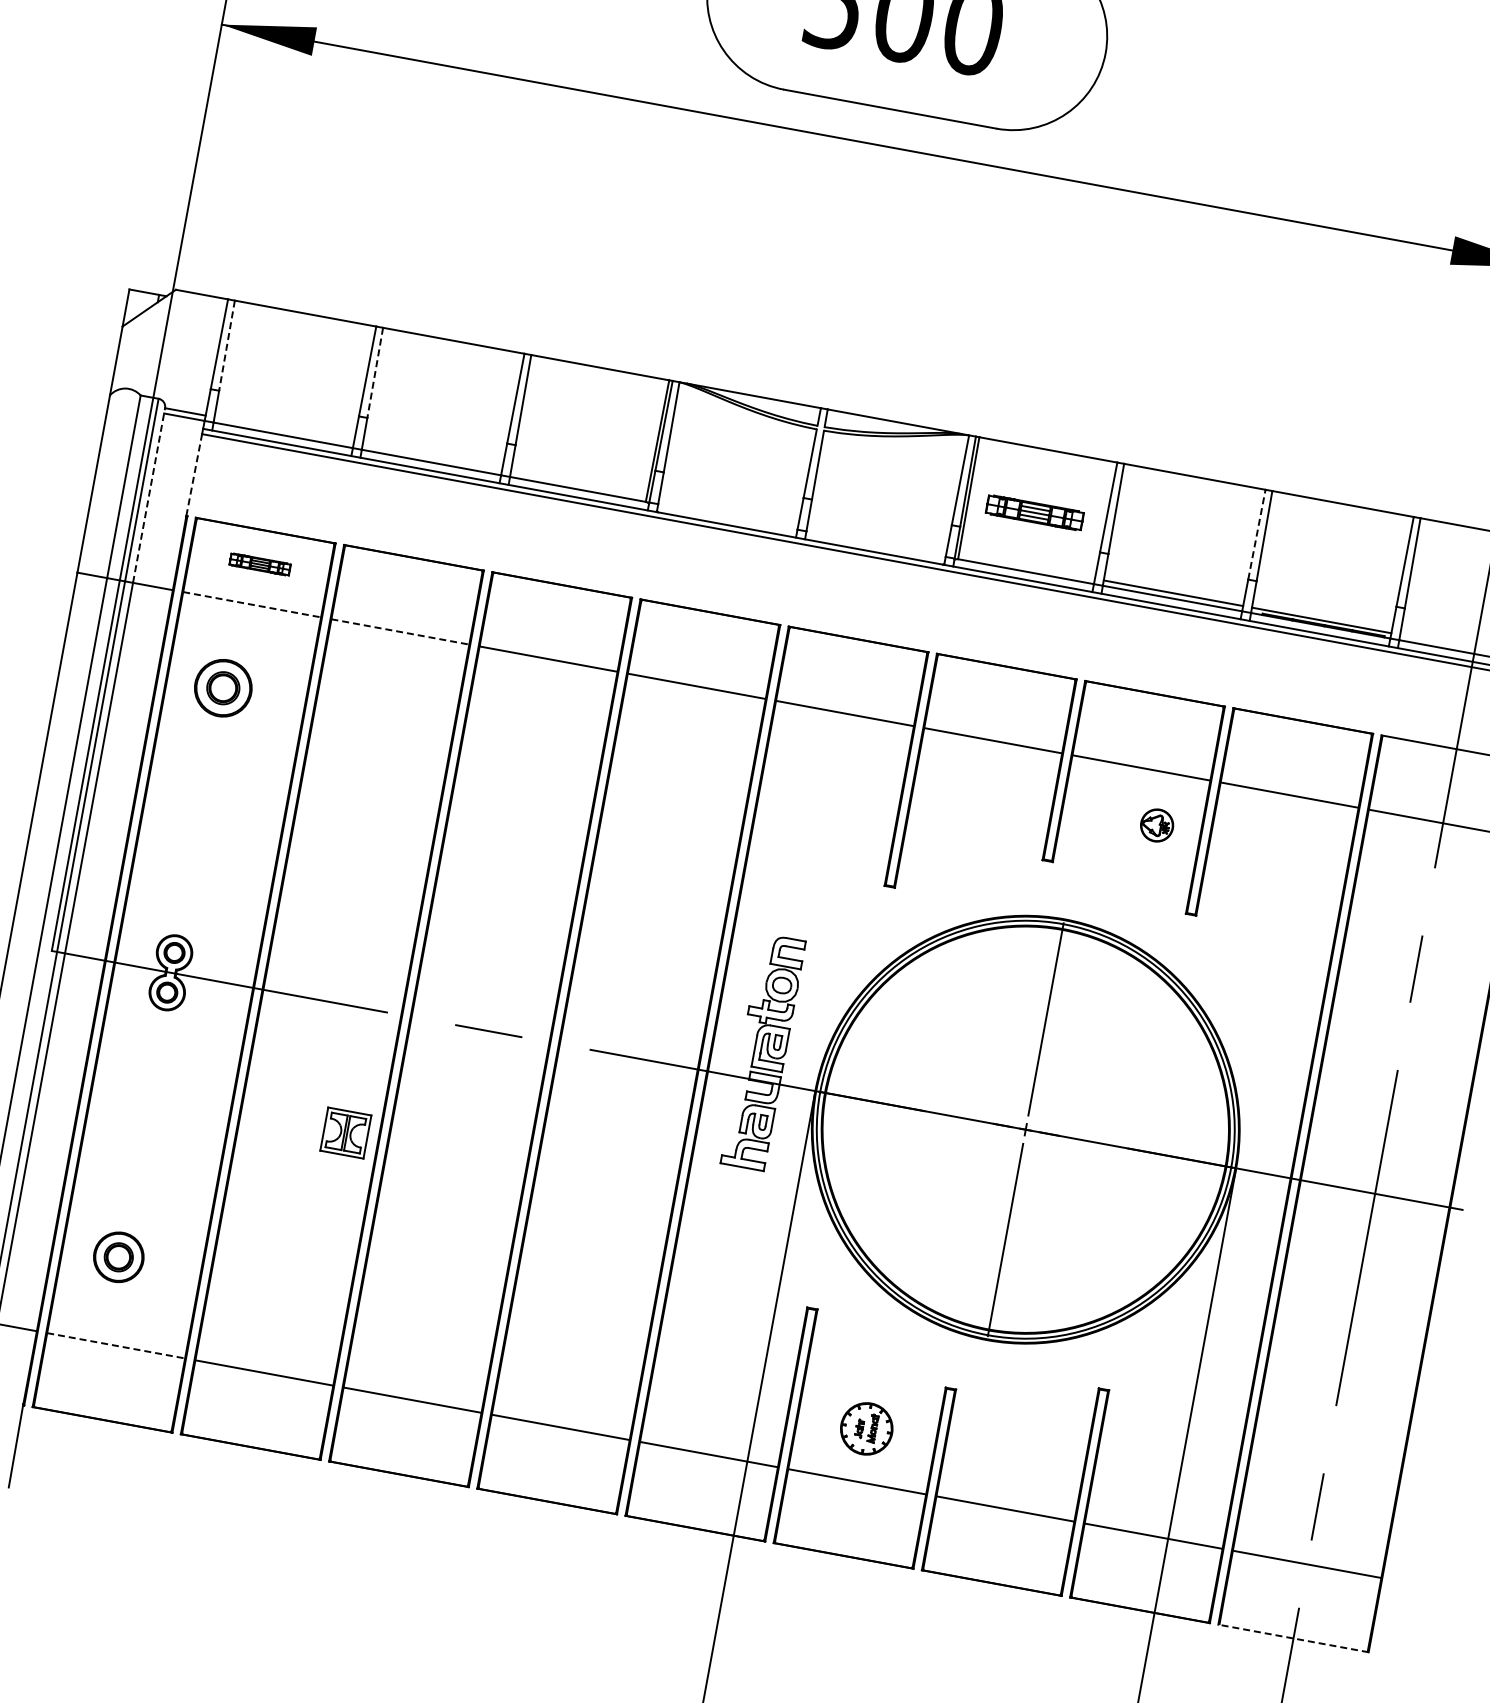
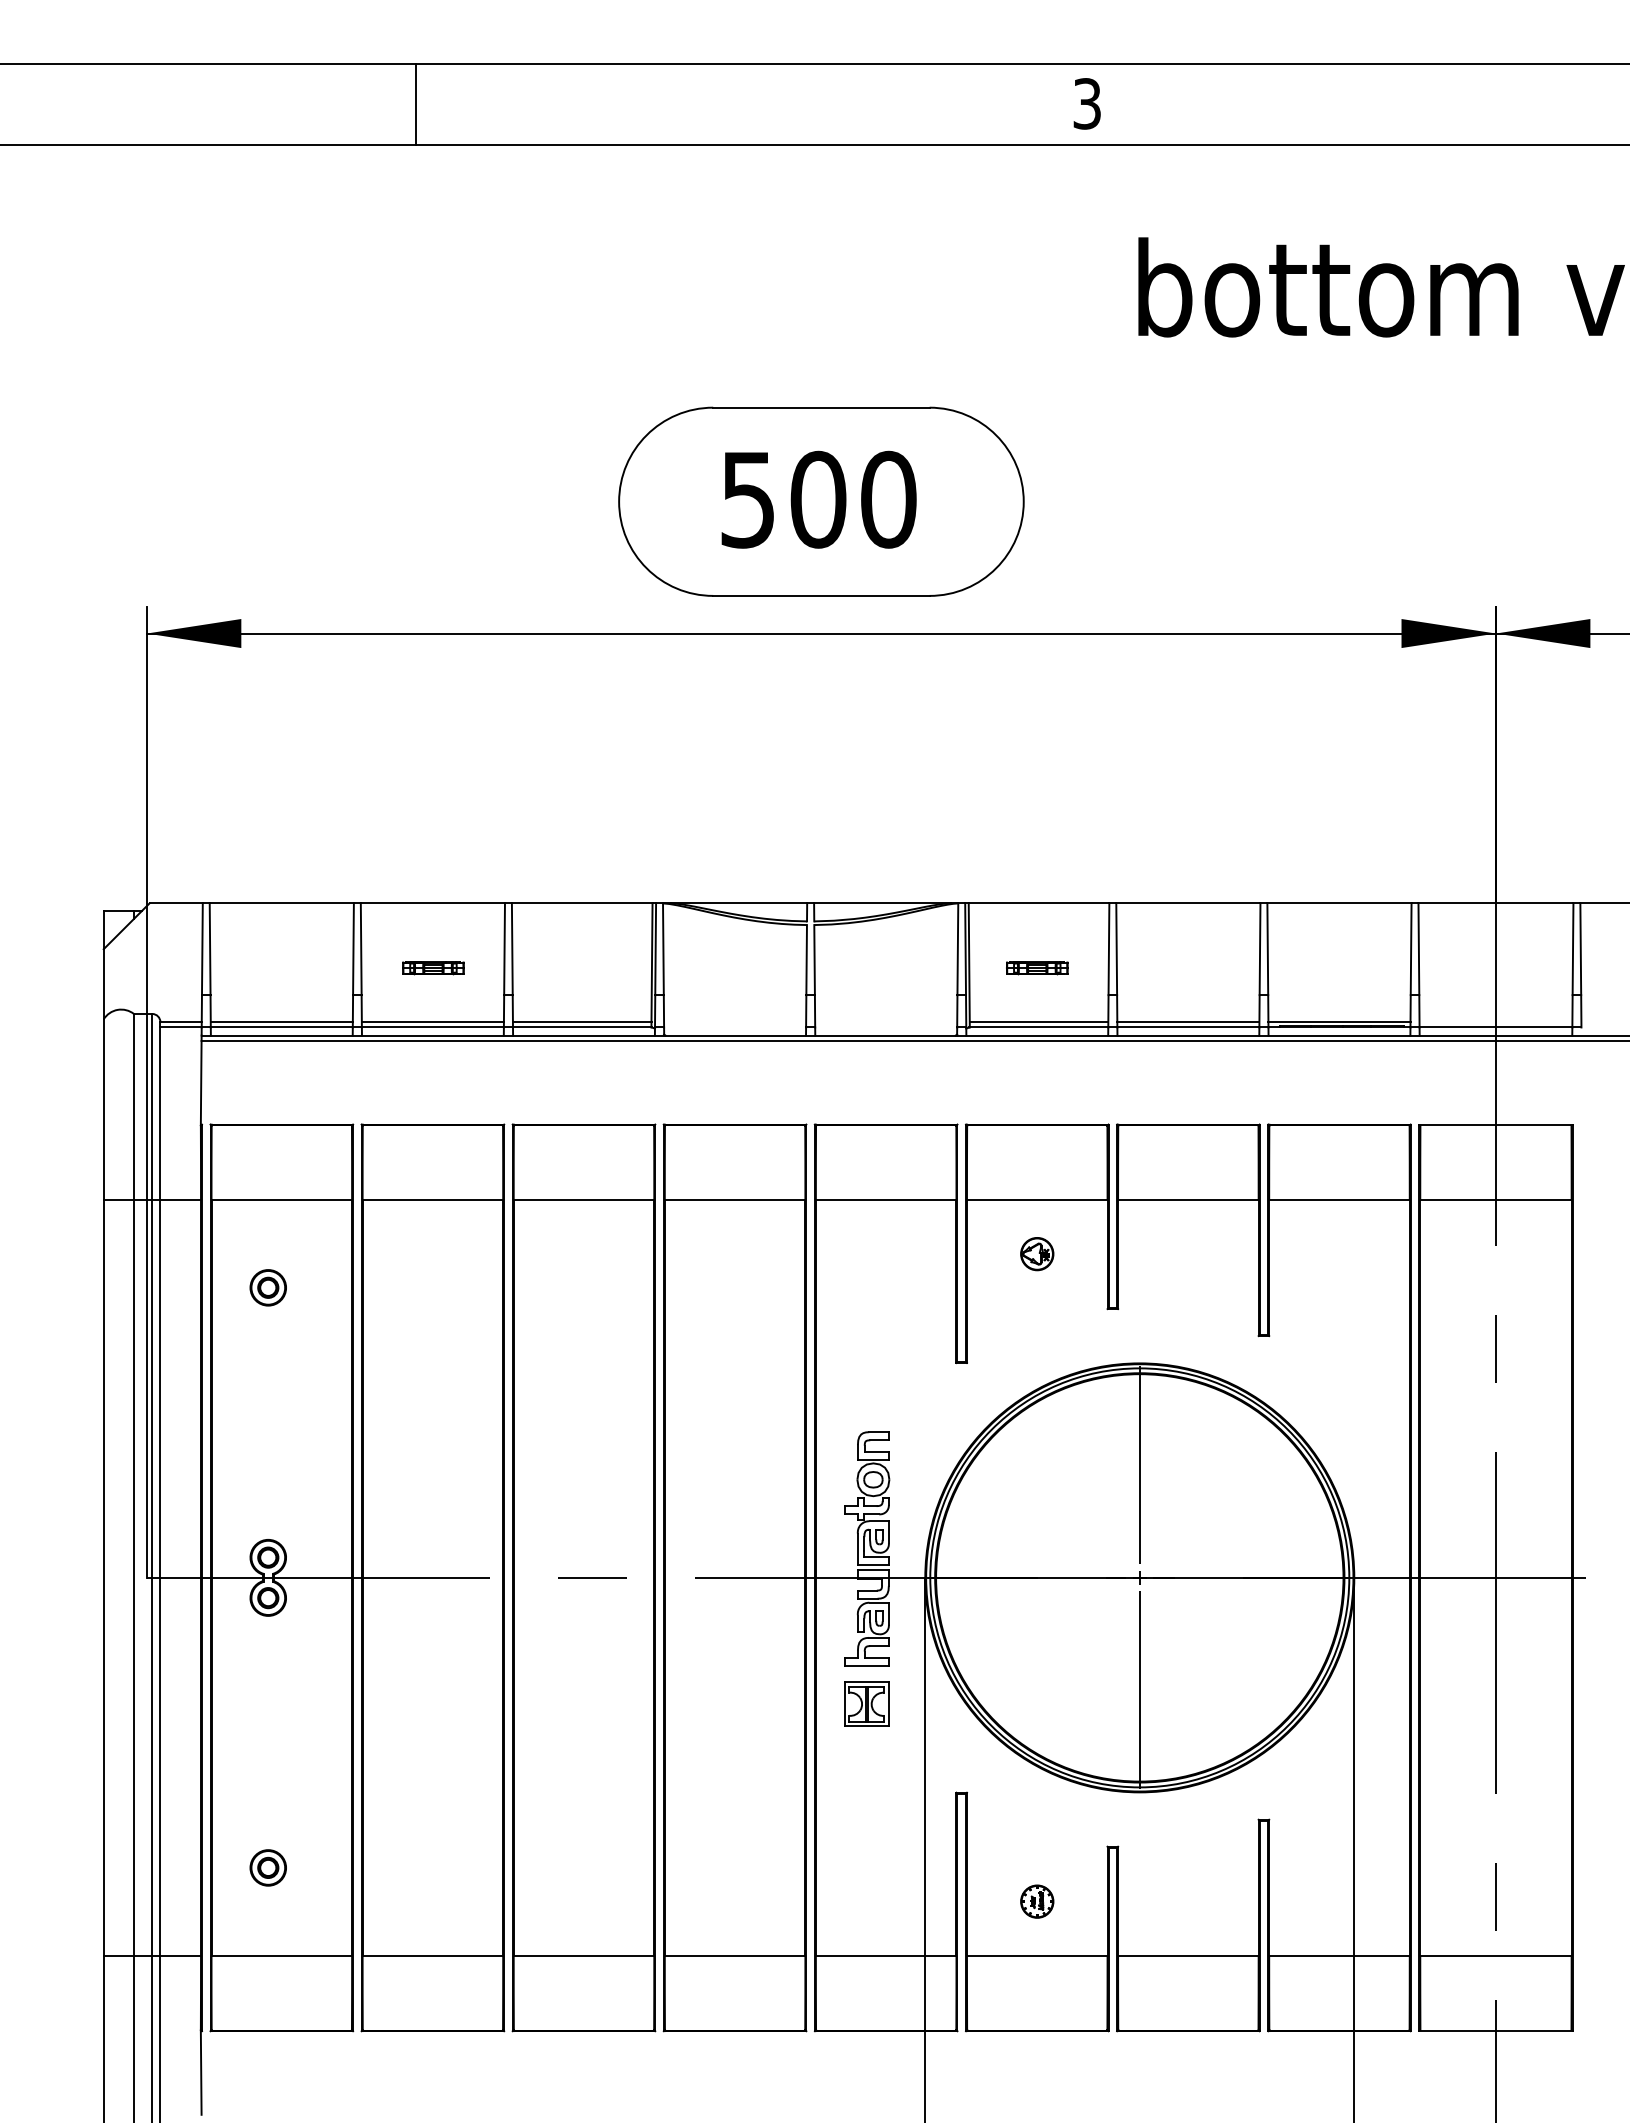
line: (227, 346) -> (210, 949), dashed -> solid
line: (375, 373) -> (361, 949), dashed -> solid
line: (283, 430) -> (281, 1022), added
line: (431, 457) -> (432, 1022), added
line: (194, 474) -> (201, 1082), dashed -> solid
line: (578, 484) -> (581, 1022), added
line: (149, 494) -> (160, 1110), dashed -> solid
part: (1035, 513) -> (1037, 968), size x0.62
line: (1257, 535) -> (1260, 949), dashed -> solid
part: (260, 564) -> (433, 968), moved
line: (1026, 566) -> (1038, 1022), added
line: (252, 605) -> (282, 1200), dashed -> solid
line: (400, 632) -> (433, 1200), dashed -> solid
part: (222, 687) -> (267, 1287), size x0.62
part: (1157, 825) -> (1037, 1254), moved
part: (345, 1132) -> (866, 1703), moved
part: (117, 1256) -> (267, 1867), size x0.71
line: (116, 1345) -> (282, 1955), dashed -> solid
part: (867, 1428) -> (1037, 1901), size x0.62
line: (1293, 1638) -> (1495, 2031), dashed -> solid

